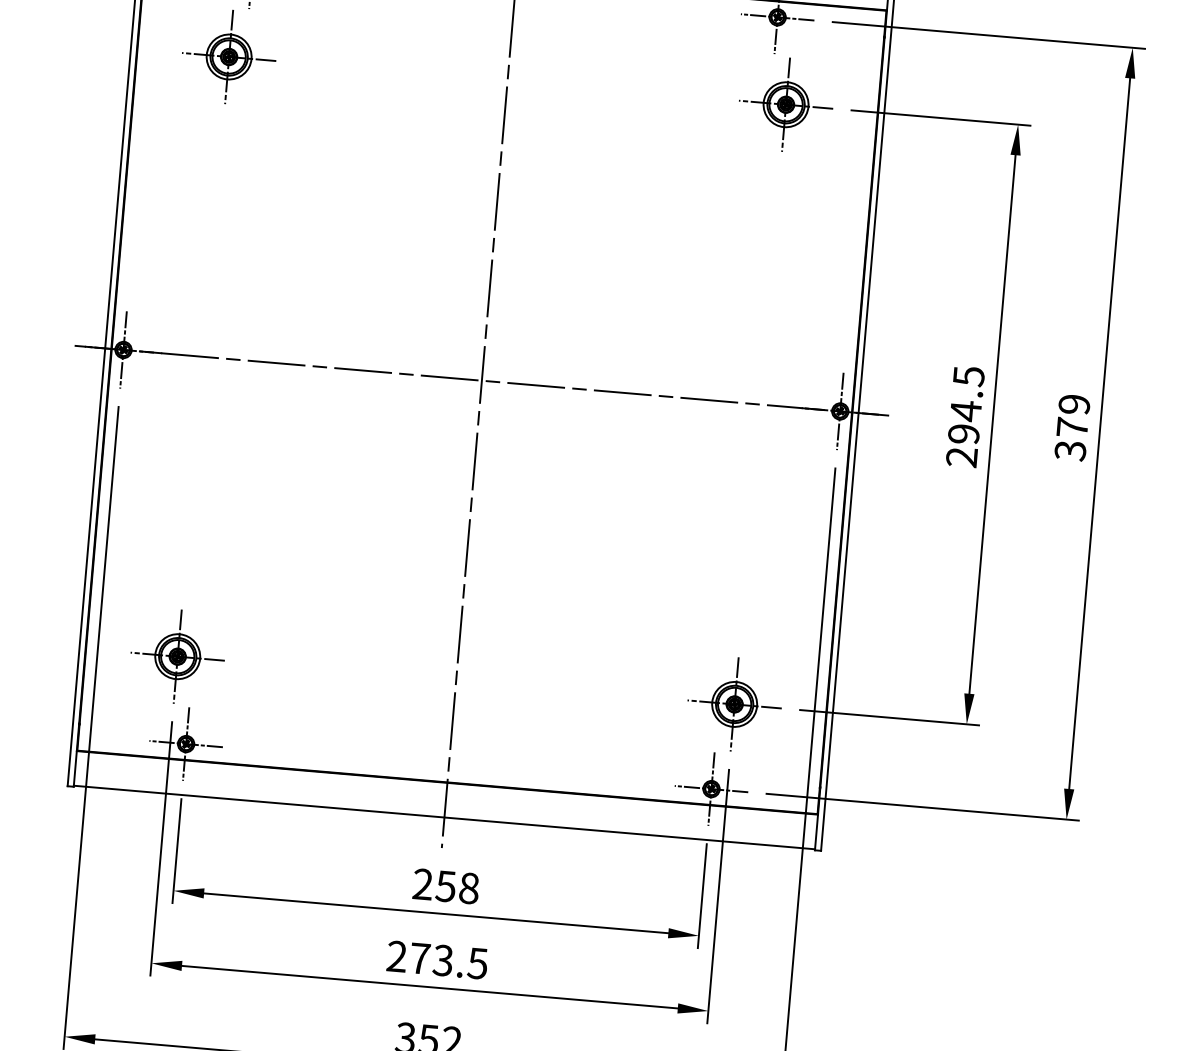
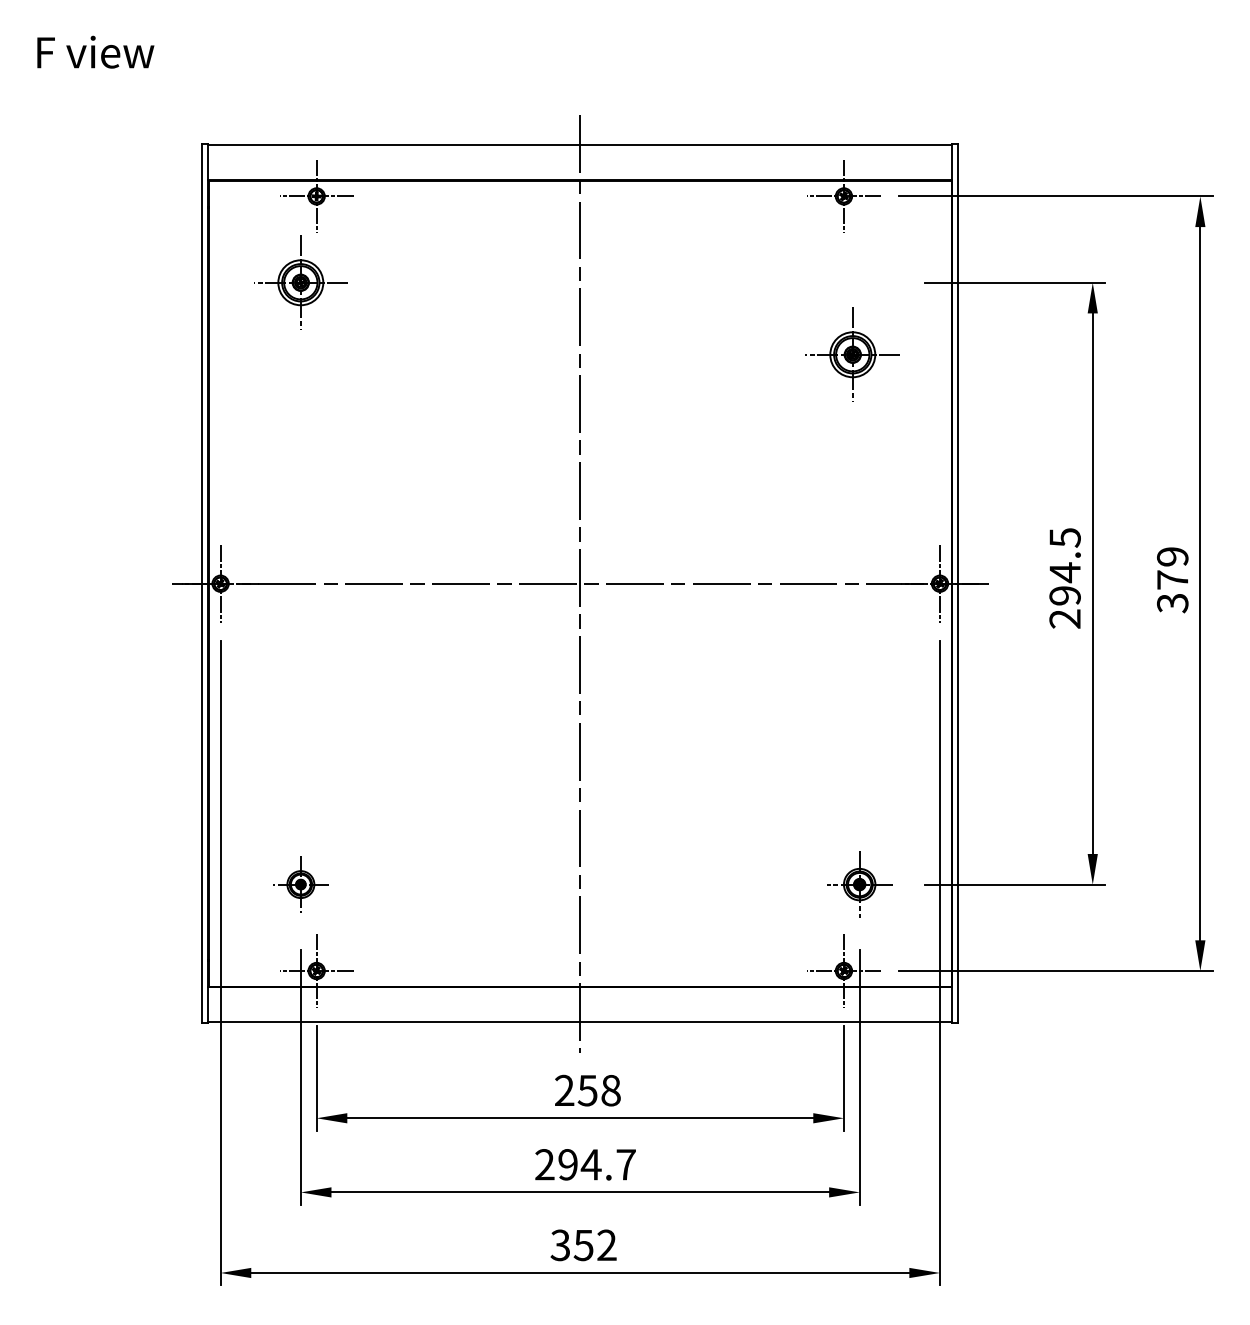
part: (785, 104) -> (852, 354), moved
part: (177, 656) -> (300, 884), size x0.6
part: (734, 704) -> (859, 884), size x0.7
text: (448, 960) -> (596, 1164), 273.5 -> 294.7

